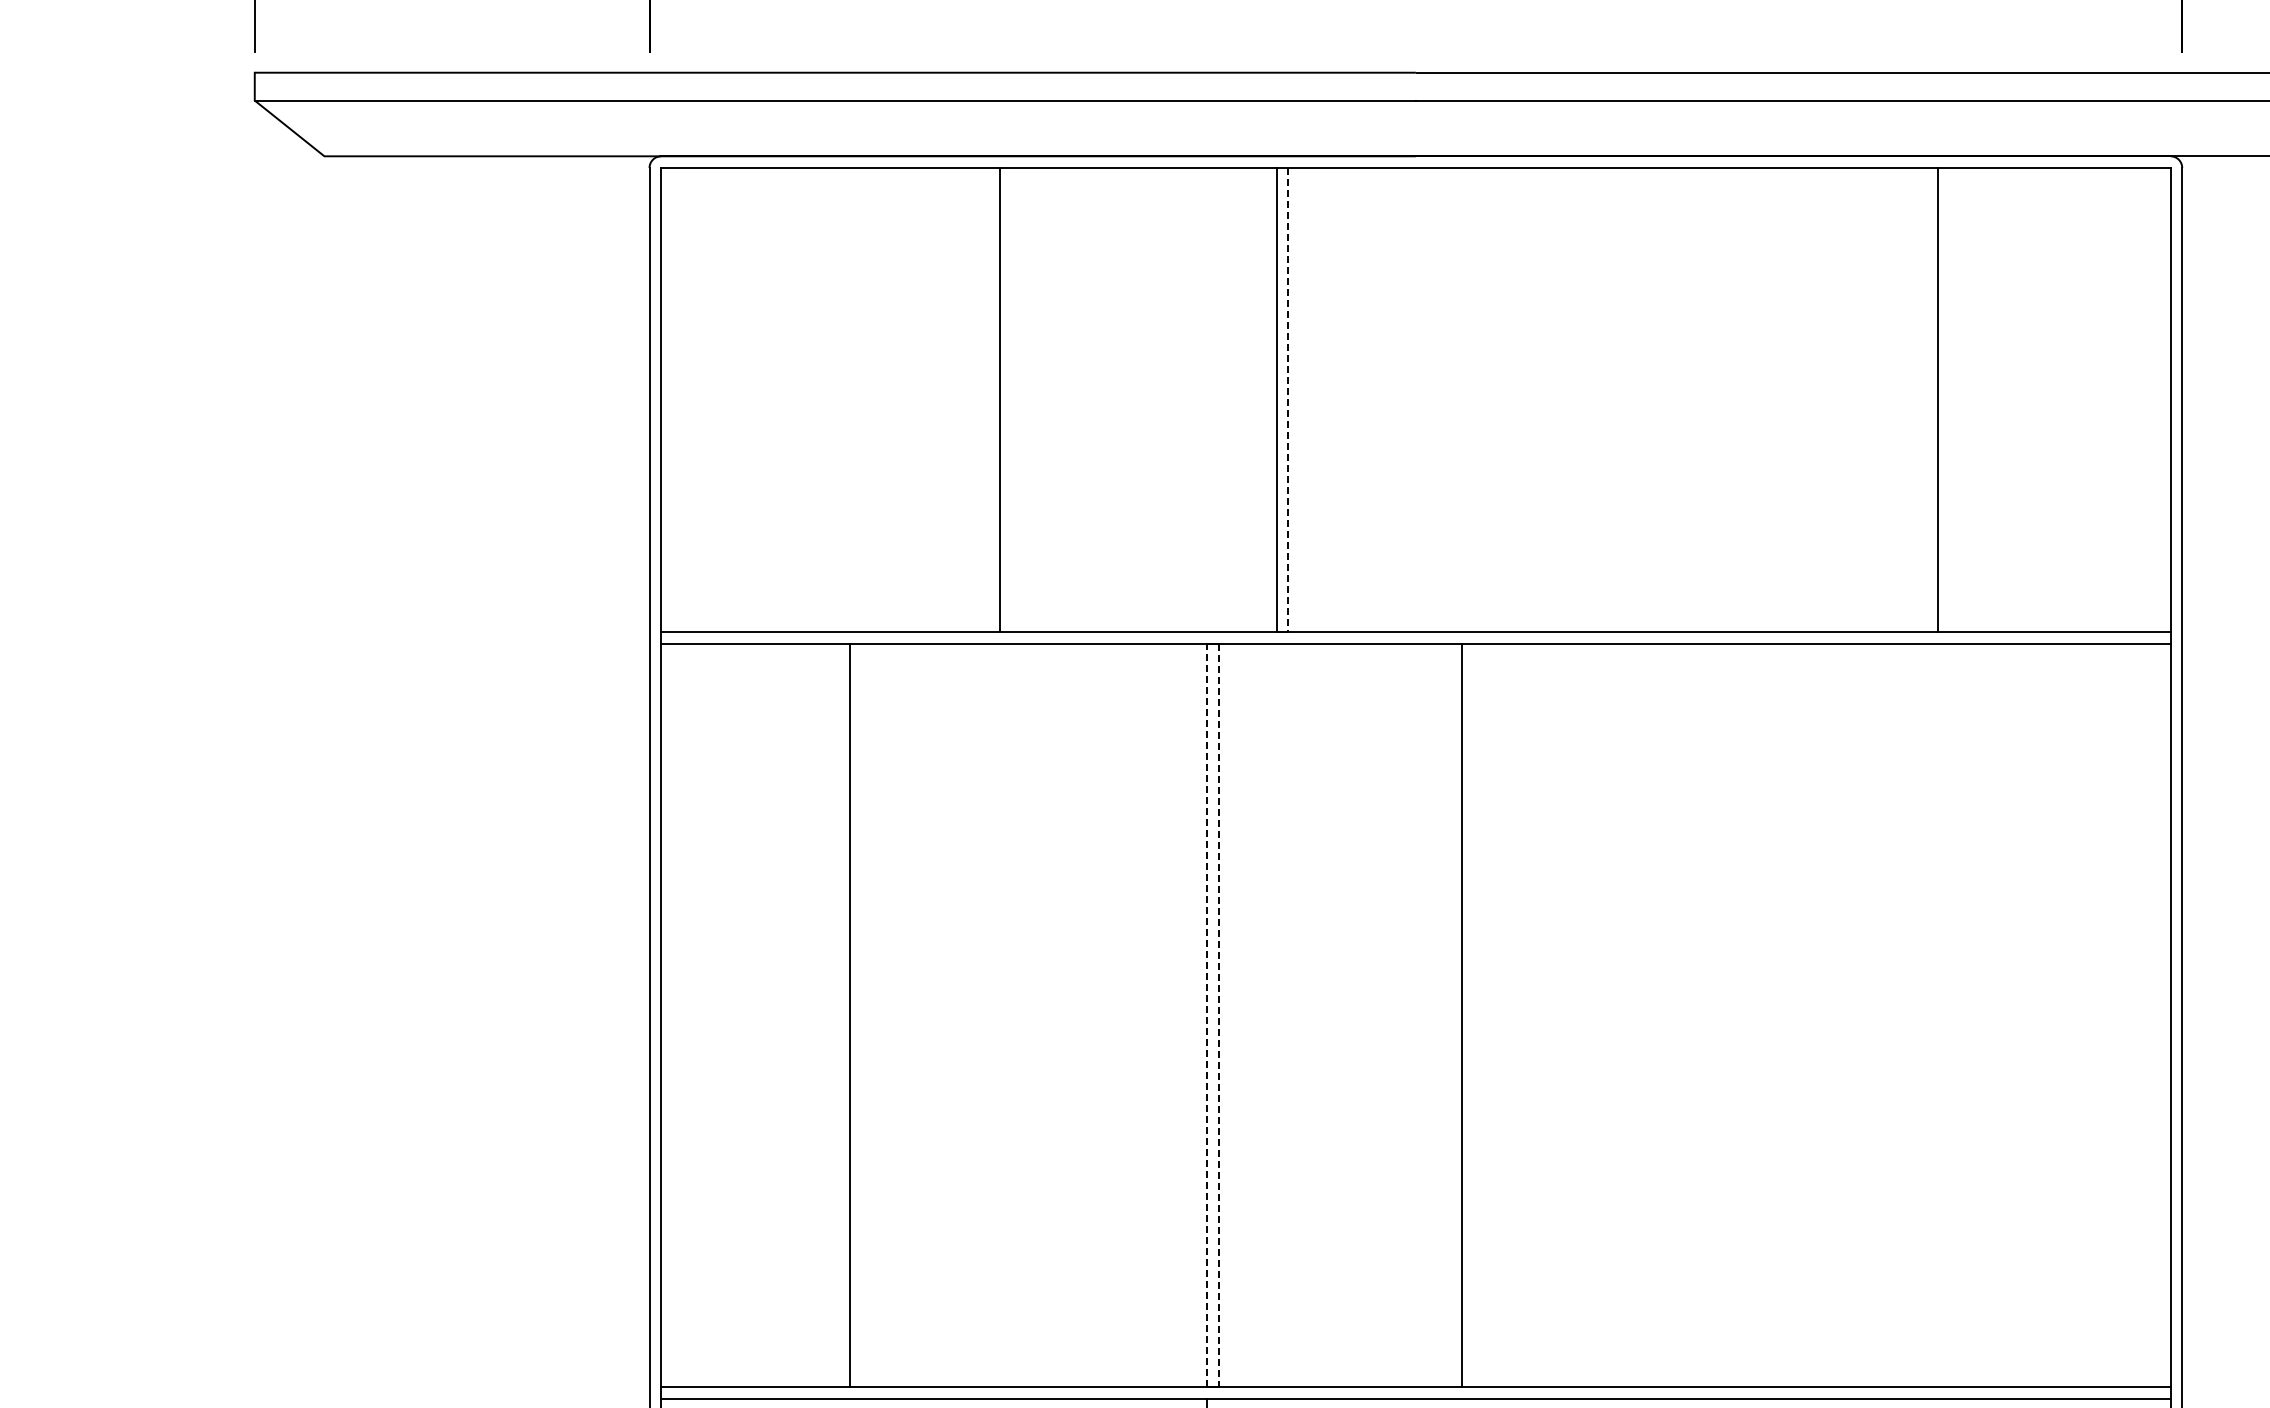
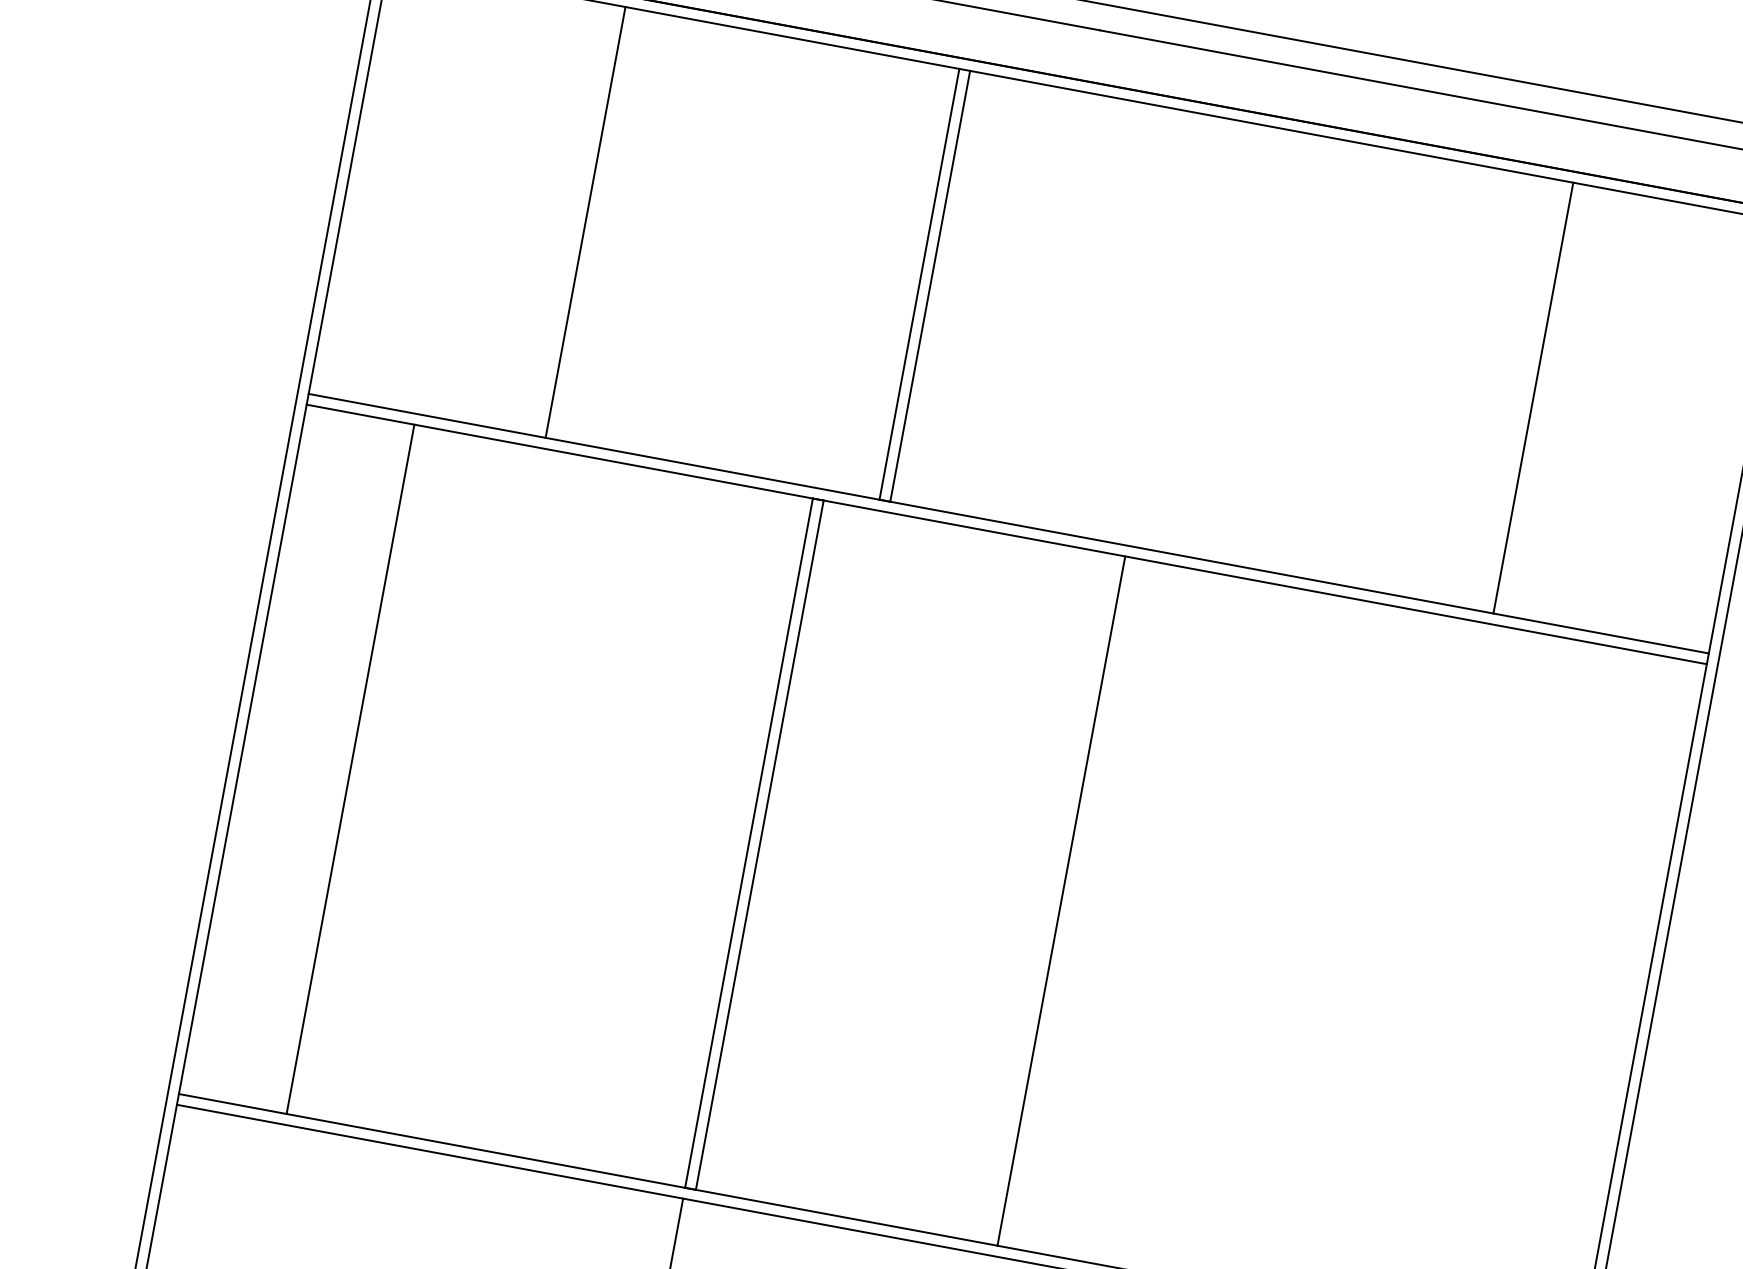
line: (999, 399) -> (585, 221), moved
line: (1288, 400) -> (930, 286), dashed -> solid
line: (850, 1015) -> (350, 769), moved
line: (1206, 1015) -> (748, 843), dashed -> solid
line: (1218, 1015) -> (759, 845), dashed -> solid
line: (1461, 1015) -> (1061, 901), moved

